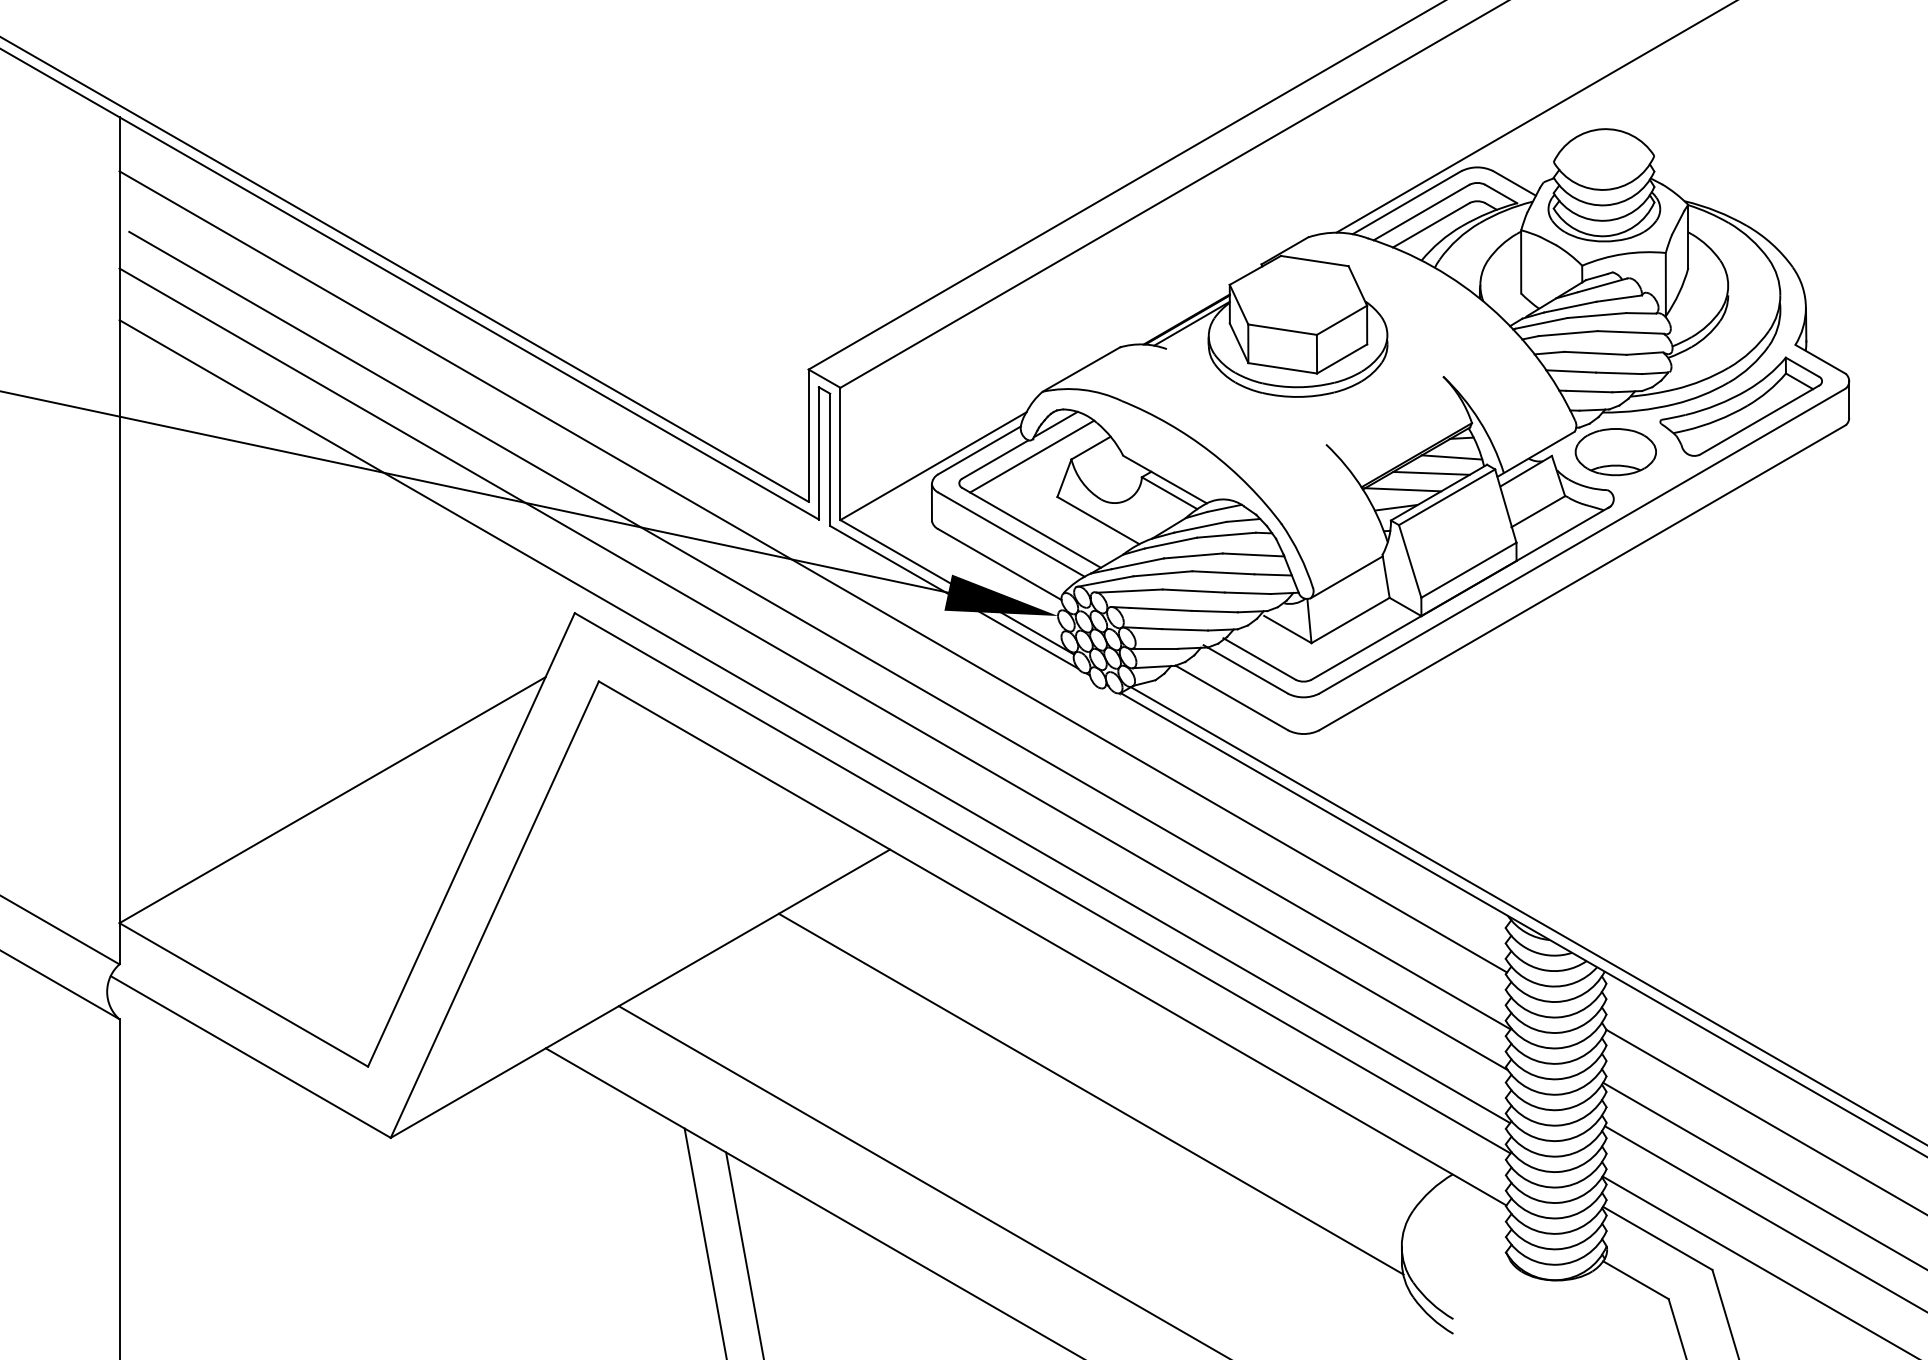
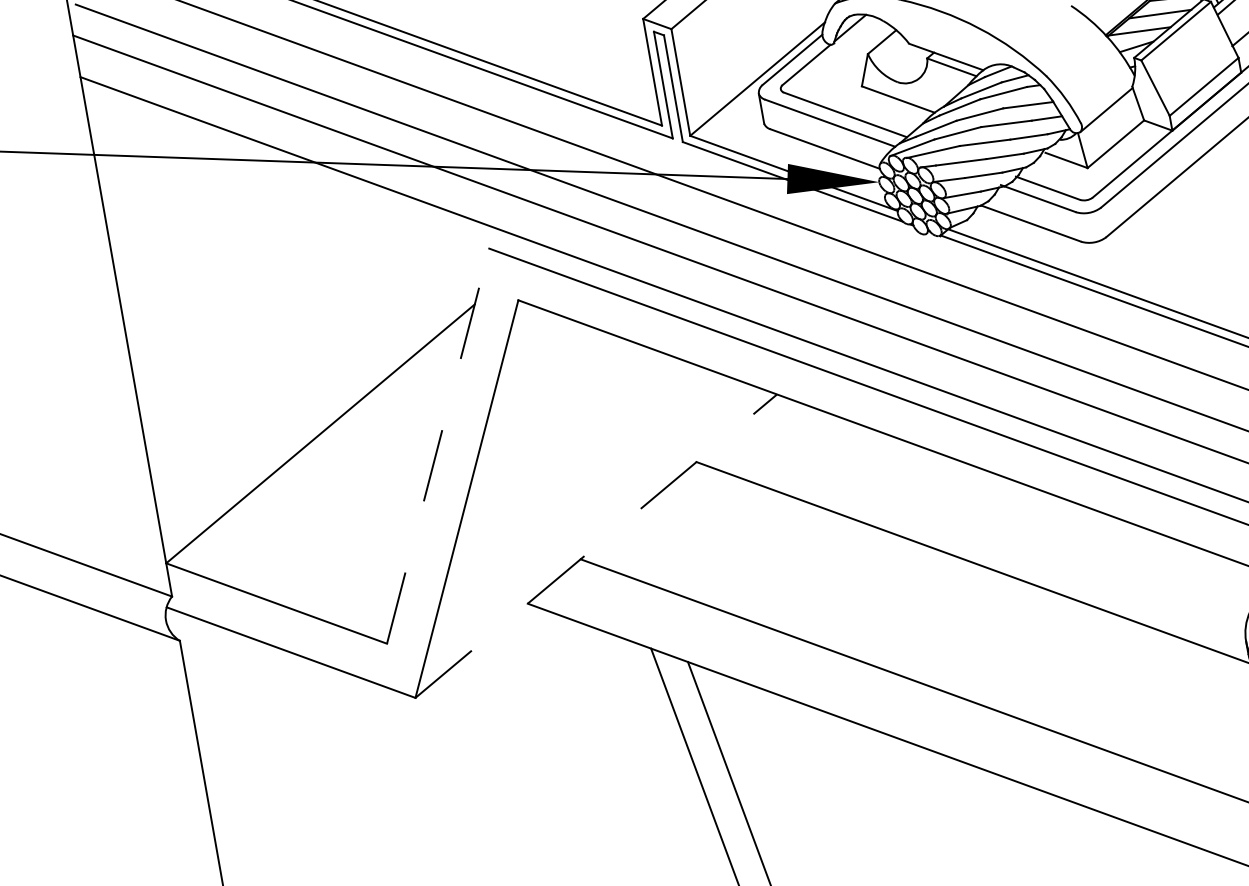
line: (1032, 456) -> (836, 57), removed
line: (471, 839) -> (438, 445), solid -> dashed
line: (640, 993) -> (596, 545), solid -> dashed

